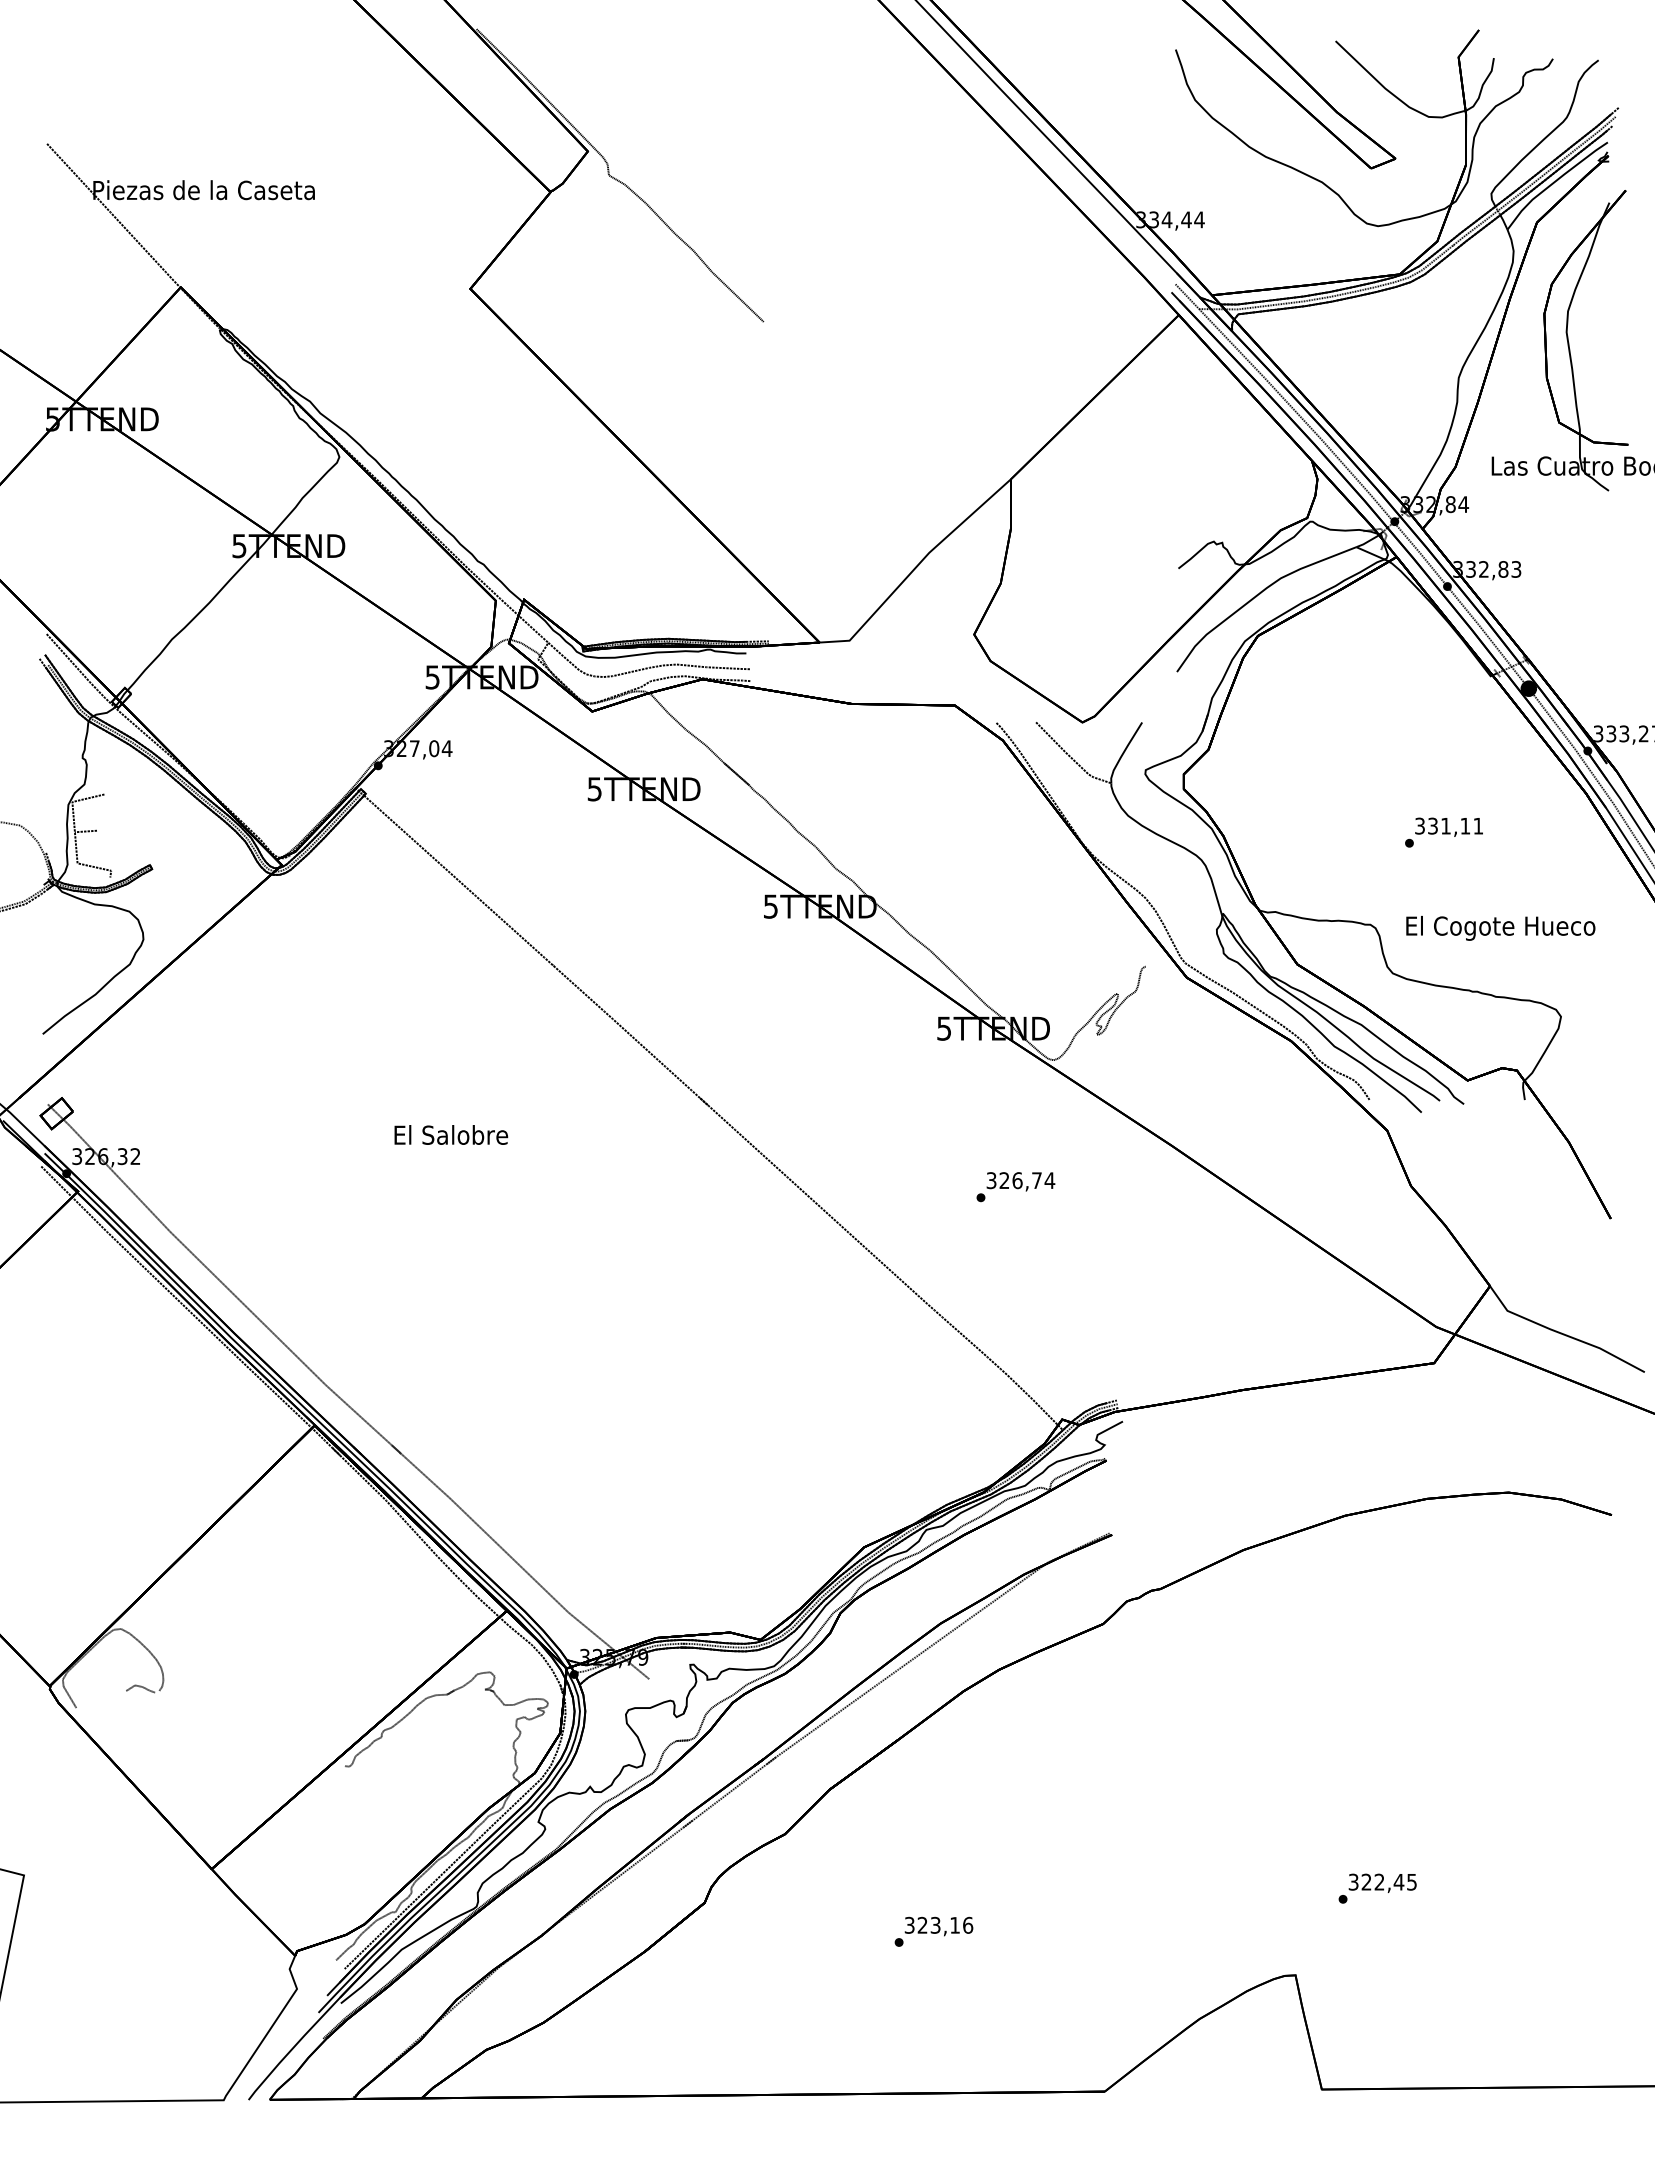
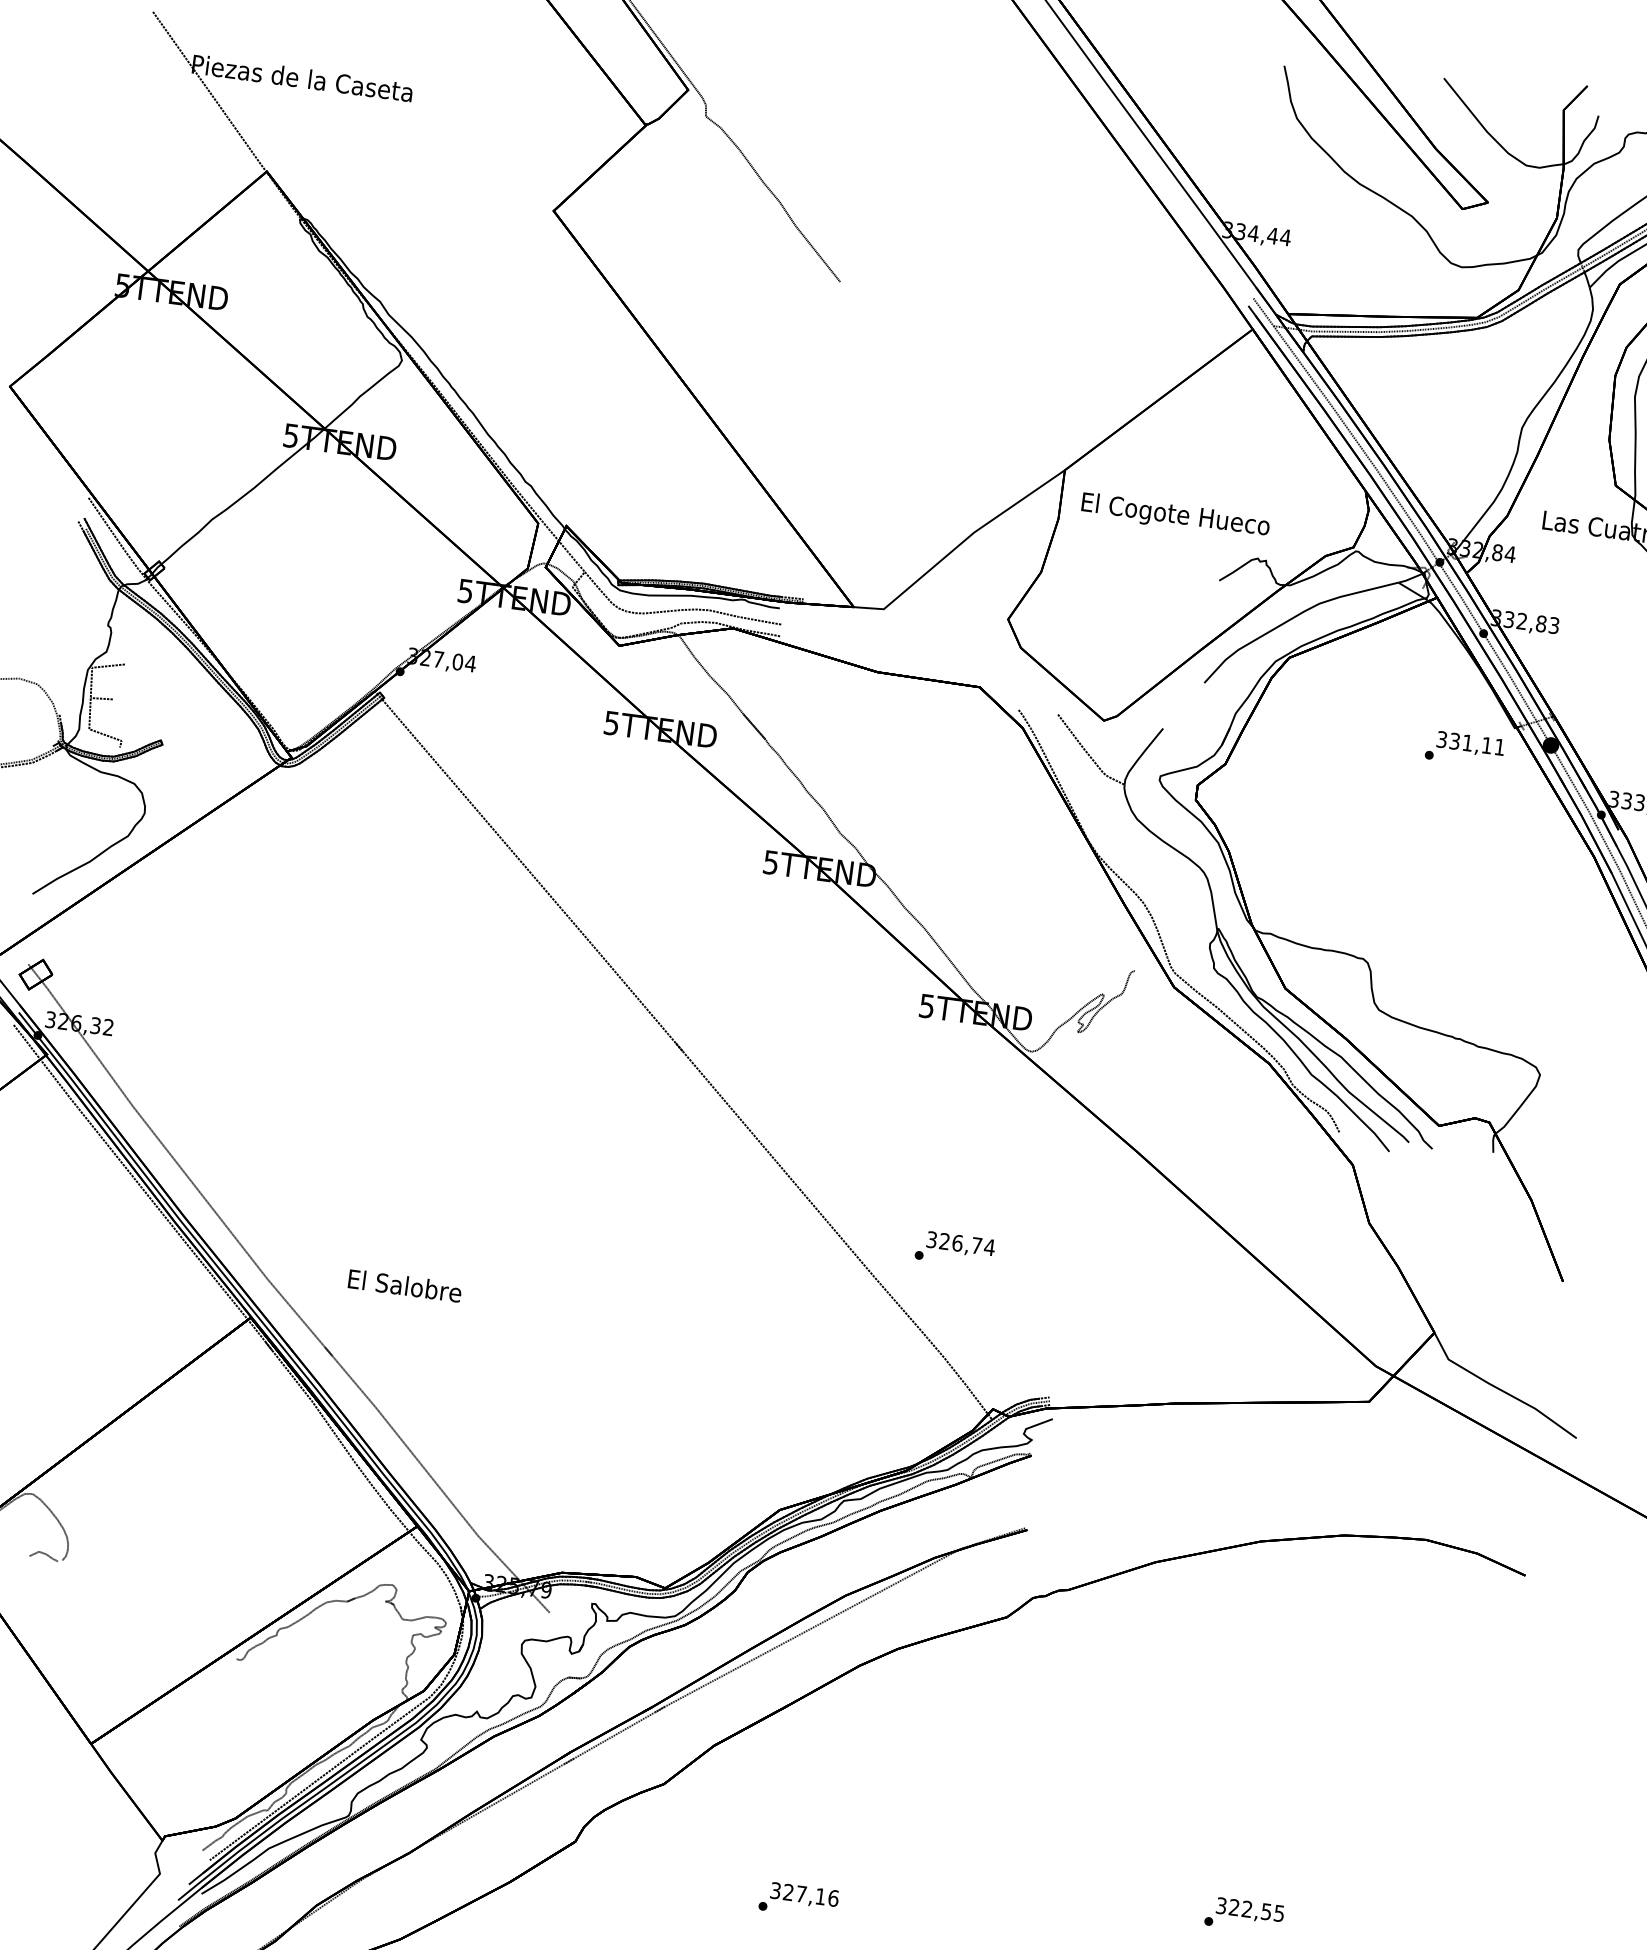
text: (1443, 832) -> (1464, 749), moved
text: (1500, 928) -> (1175, 516), moved
text: (451, 1134) -> (405, 1285), moved
text: (1015, 1187) -> (954, 1249), moved
text: (1398, 1882) -> (1265, 1912), 322,45 -> 322,55
text: (935, 1924) -> (801, 1893), 323,16 -> 327,16

